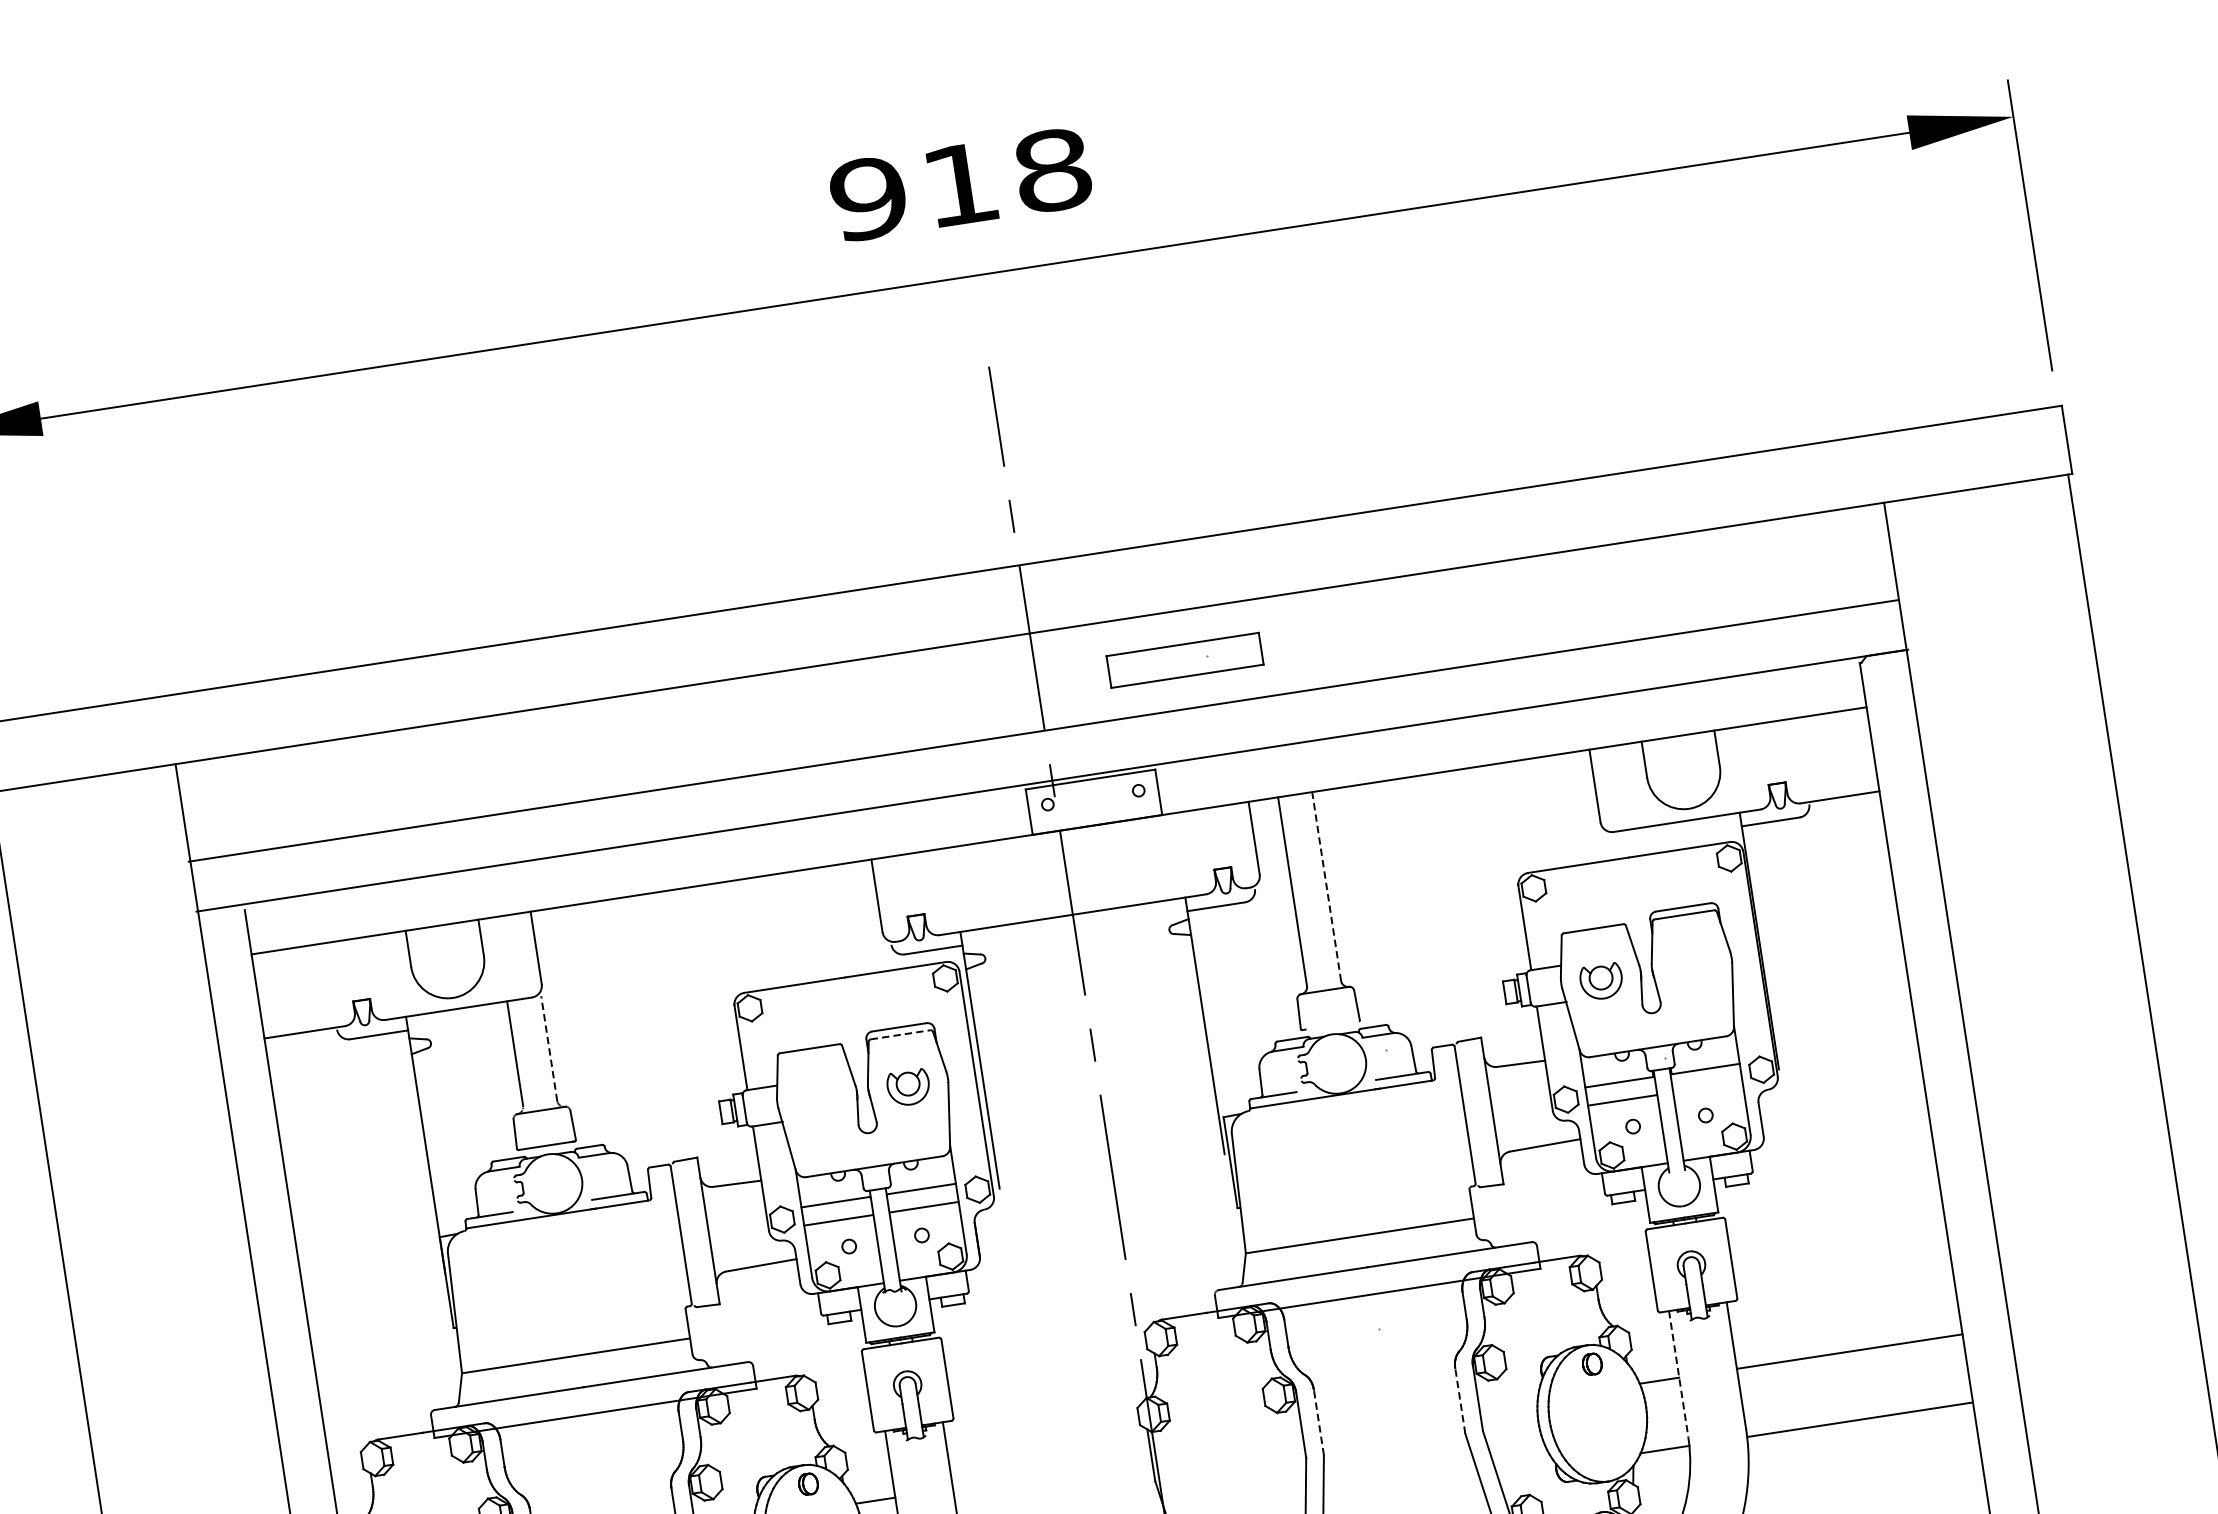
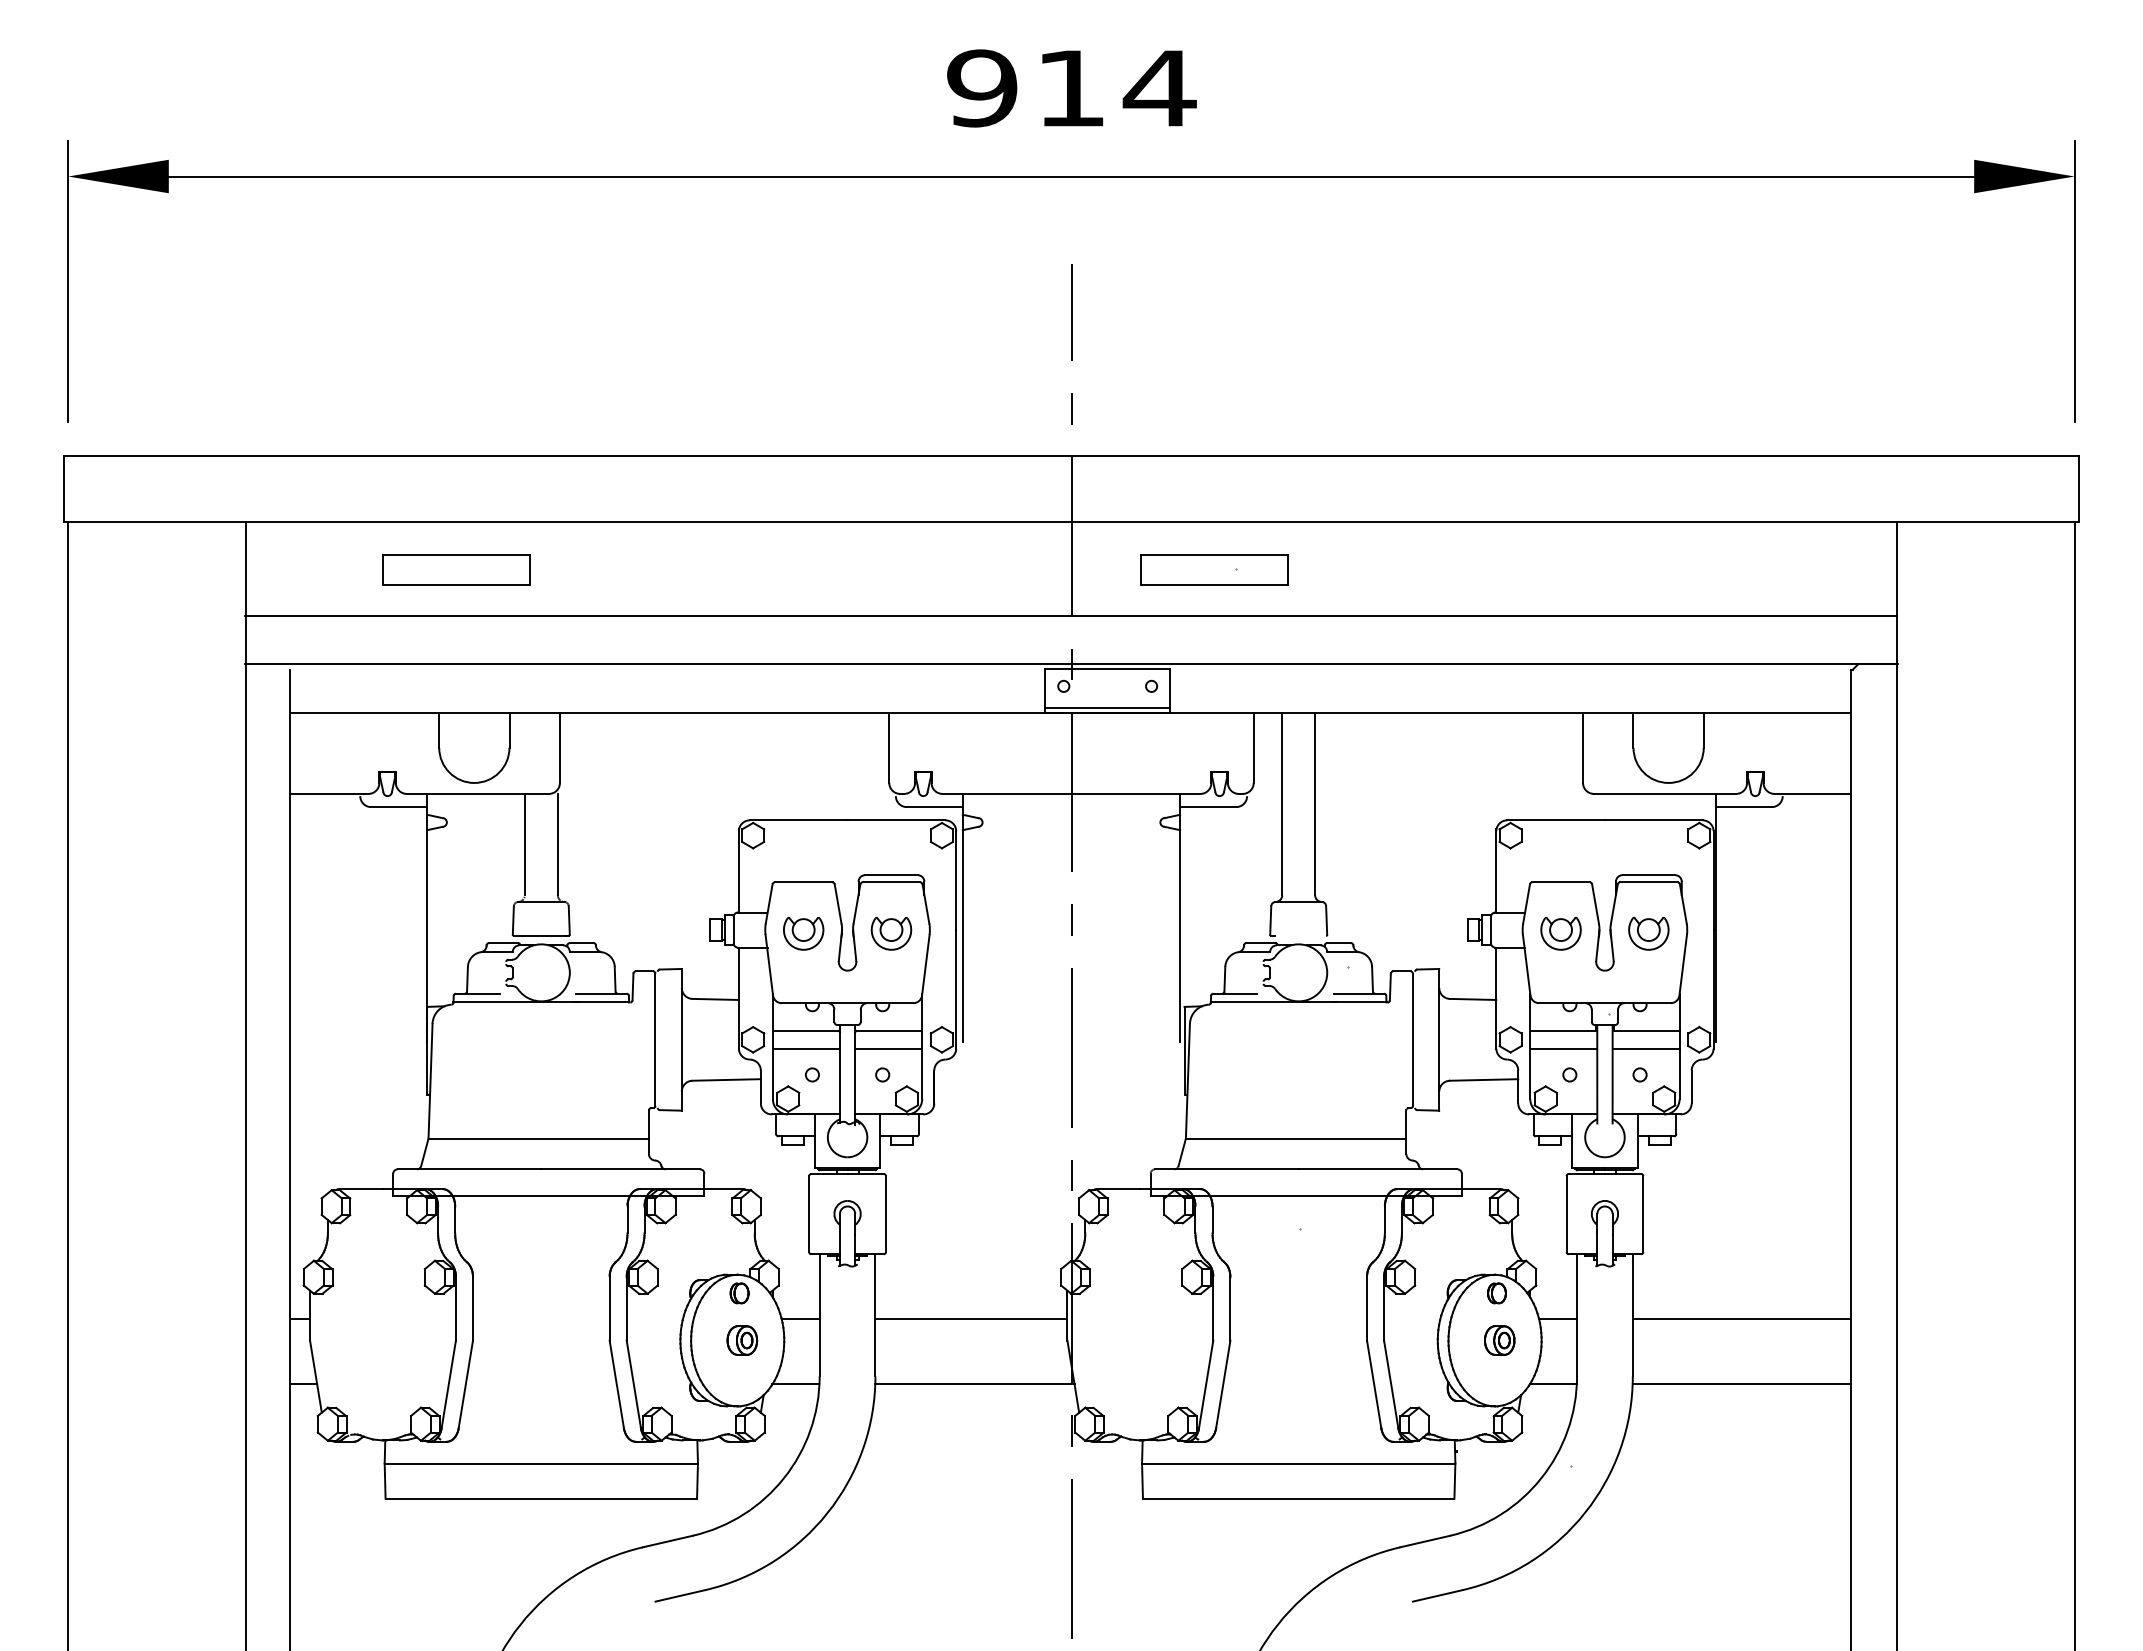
text: (1052, 170) -> (1159, 88), 918 -> 914
part: (400, 779) -> (456, 569), added
line: (1096, 820) -> (1107, 708), added
line: (1326, 885) -> (1315, 803), dashed -> solid
part: (1692, 967) -> (1648, 933), added
line: (900, 1034) -> (891, 882), dashed -> solid
line: (548, 1048) -> (557, 844), dashed -> solid
line: (1708, 1087) -> (1646, 1048), added
part: (817, 1101) -> (803, 933), added
line: (1679, 1374) -> (1577, 1315), dashed -> solid
line: (1460, 1399) -> (1367, 1307), dashed -> solid
part: (1602, 1412) -> (1499, 1340), added
line: (1318, 1421) -> (1230, 1307), dashed -> solid
line: (1052, 1473) -> (971, 1318), added

